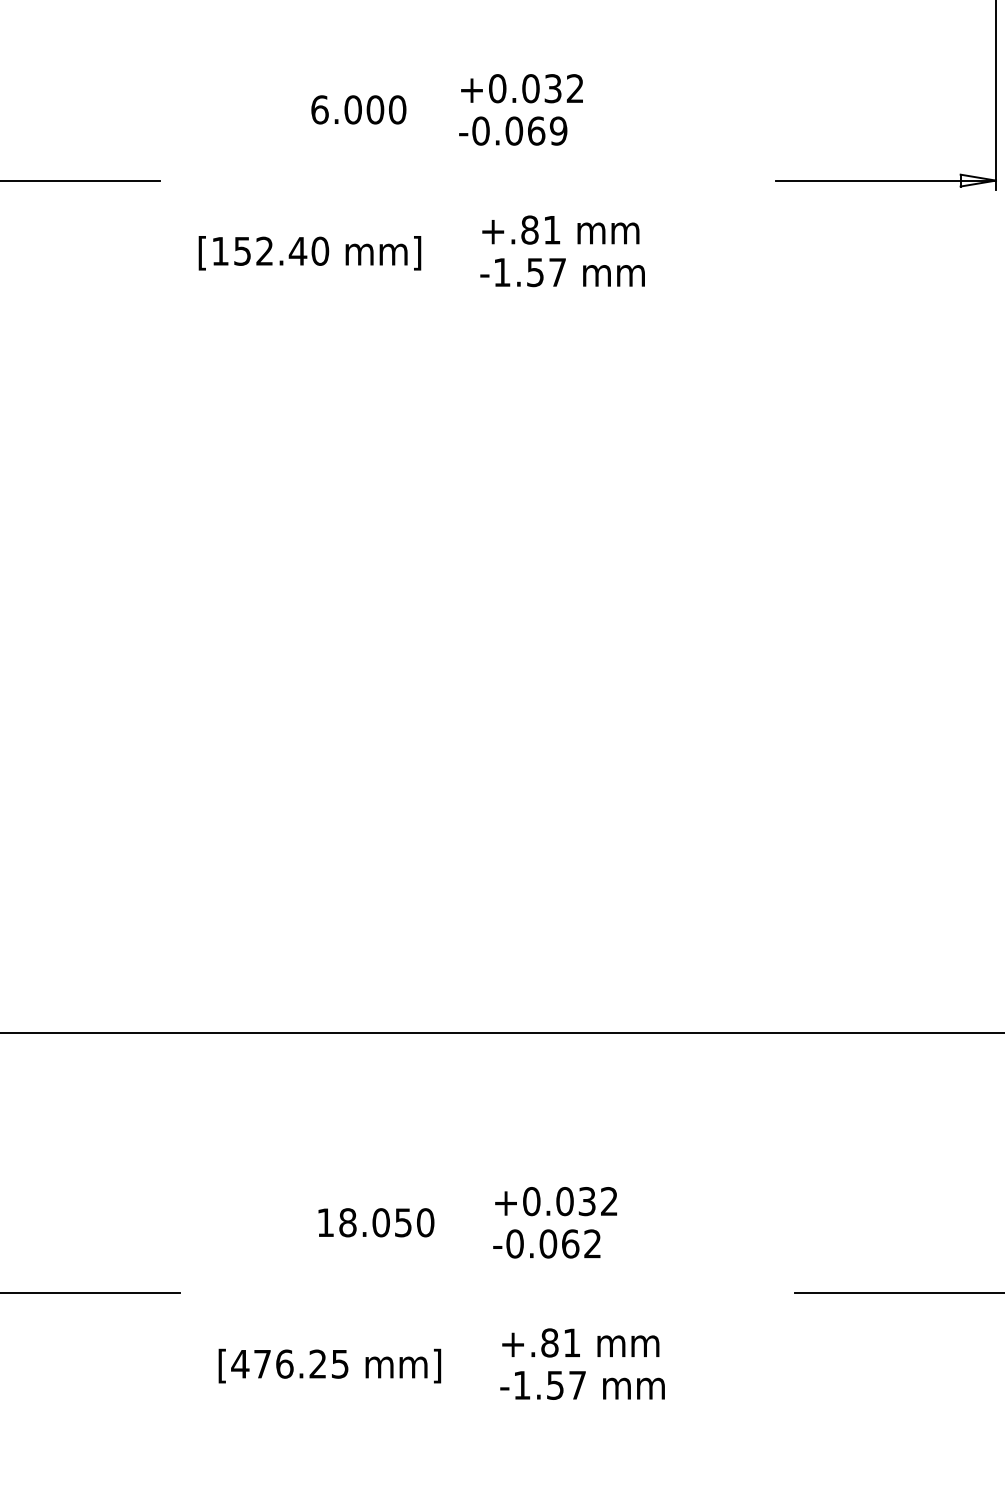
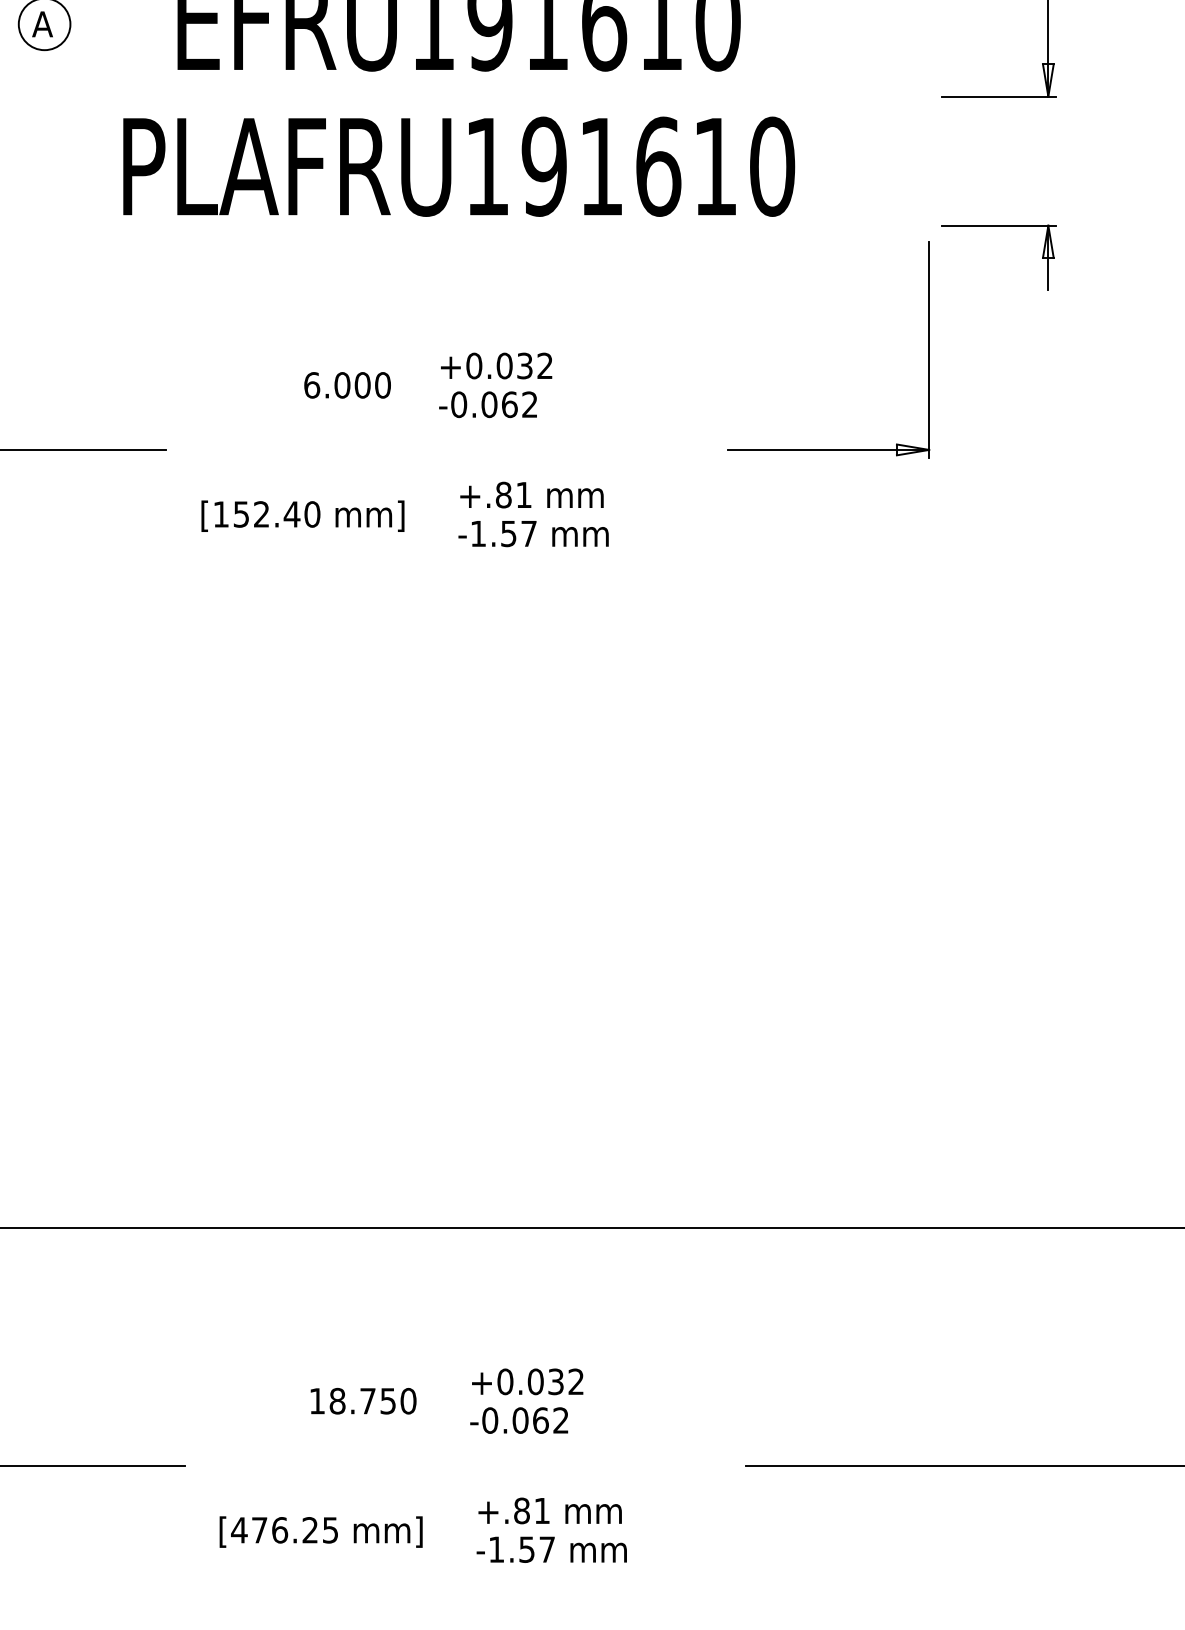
text: (558, 130) -> (529, 404), -0.069 -> -0.062
text: (380, 1223) -> (367, 1401), 18.050 -> 18.750

